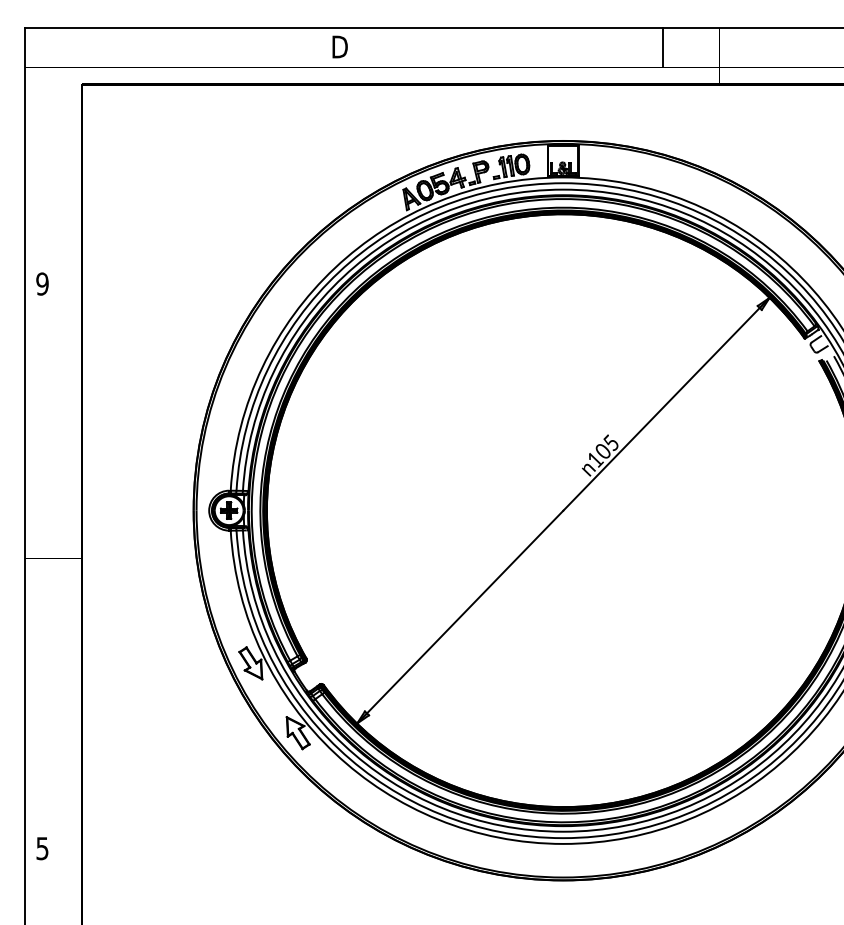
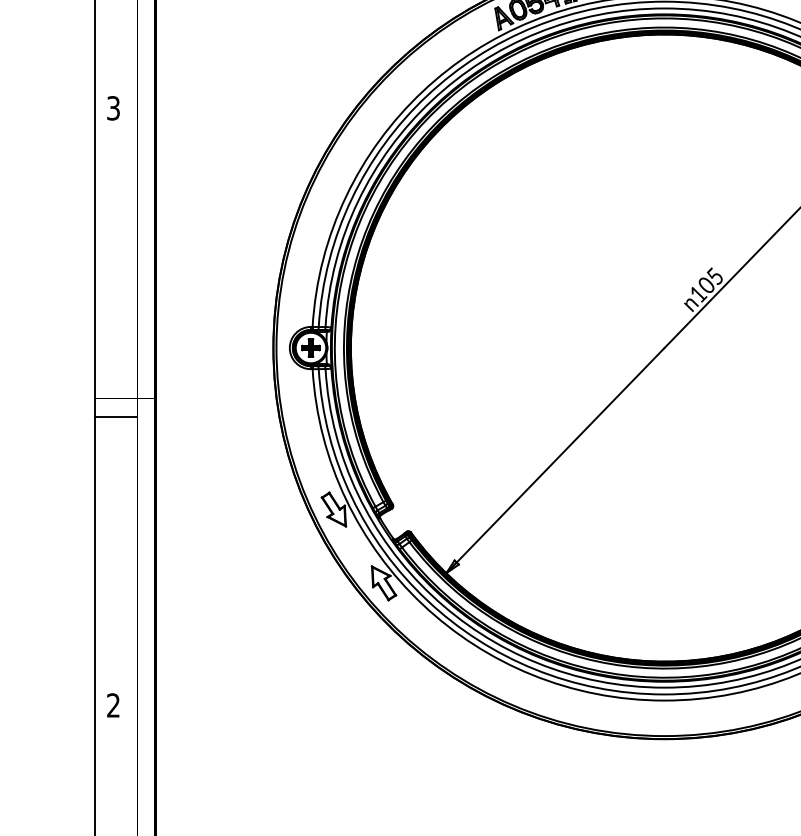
text: (42, 283) -> (113, 107), 9 -> 3
line: (44, 575) -> (115, 416), added
text: (42, 848) -> (113, 705), 5 -> 2

